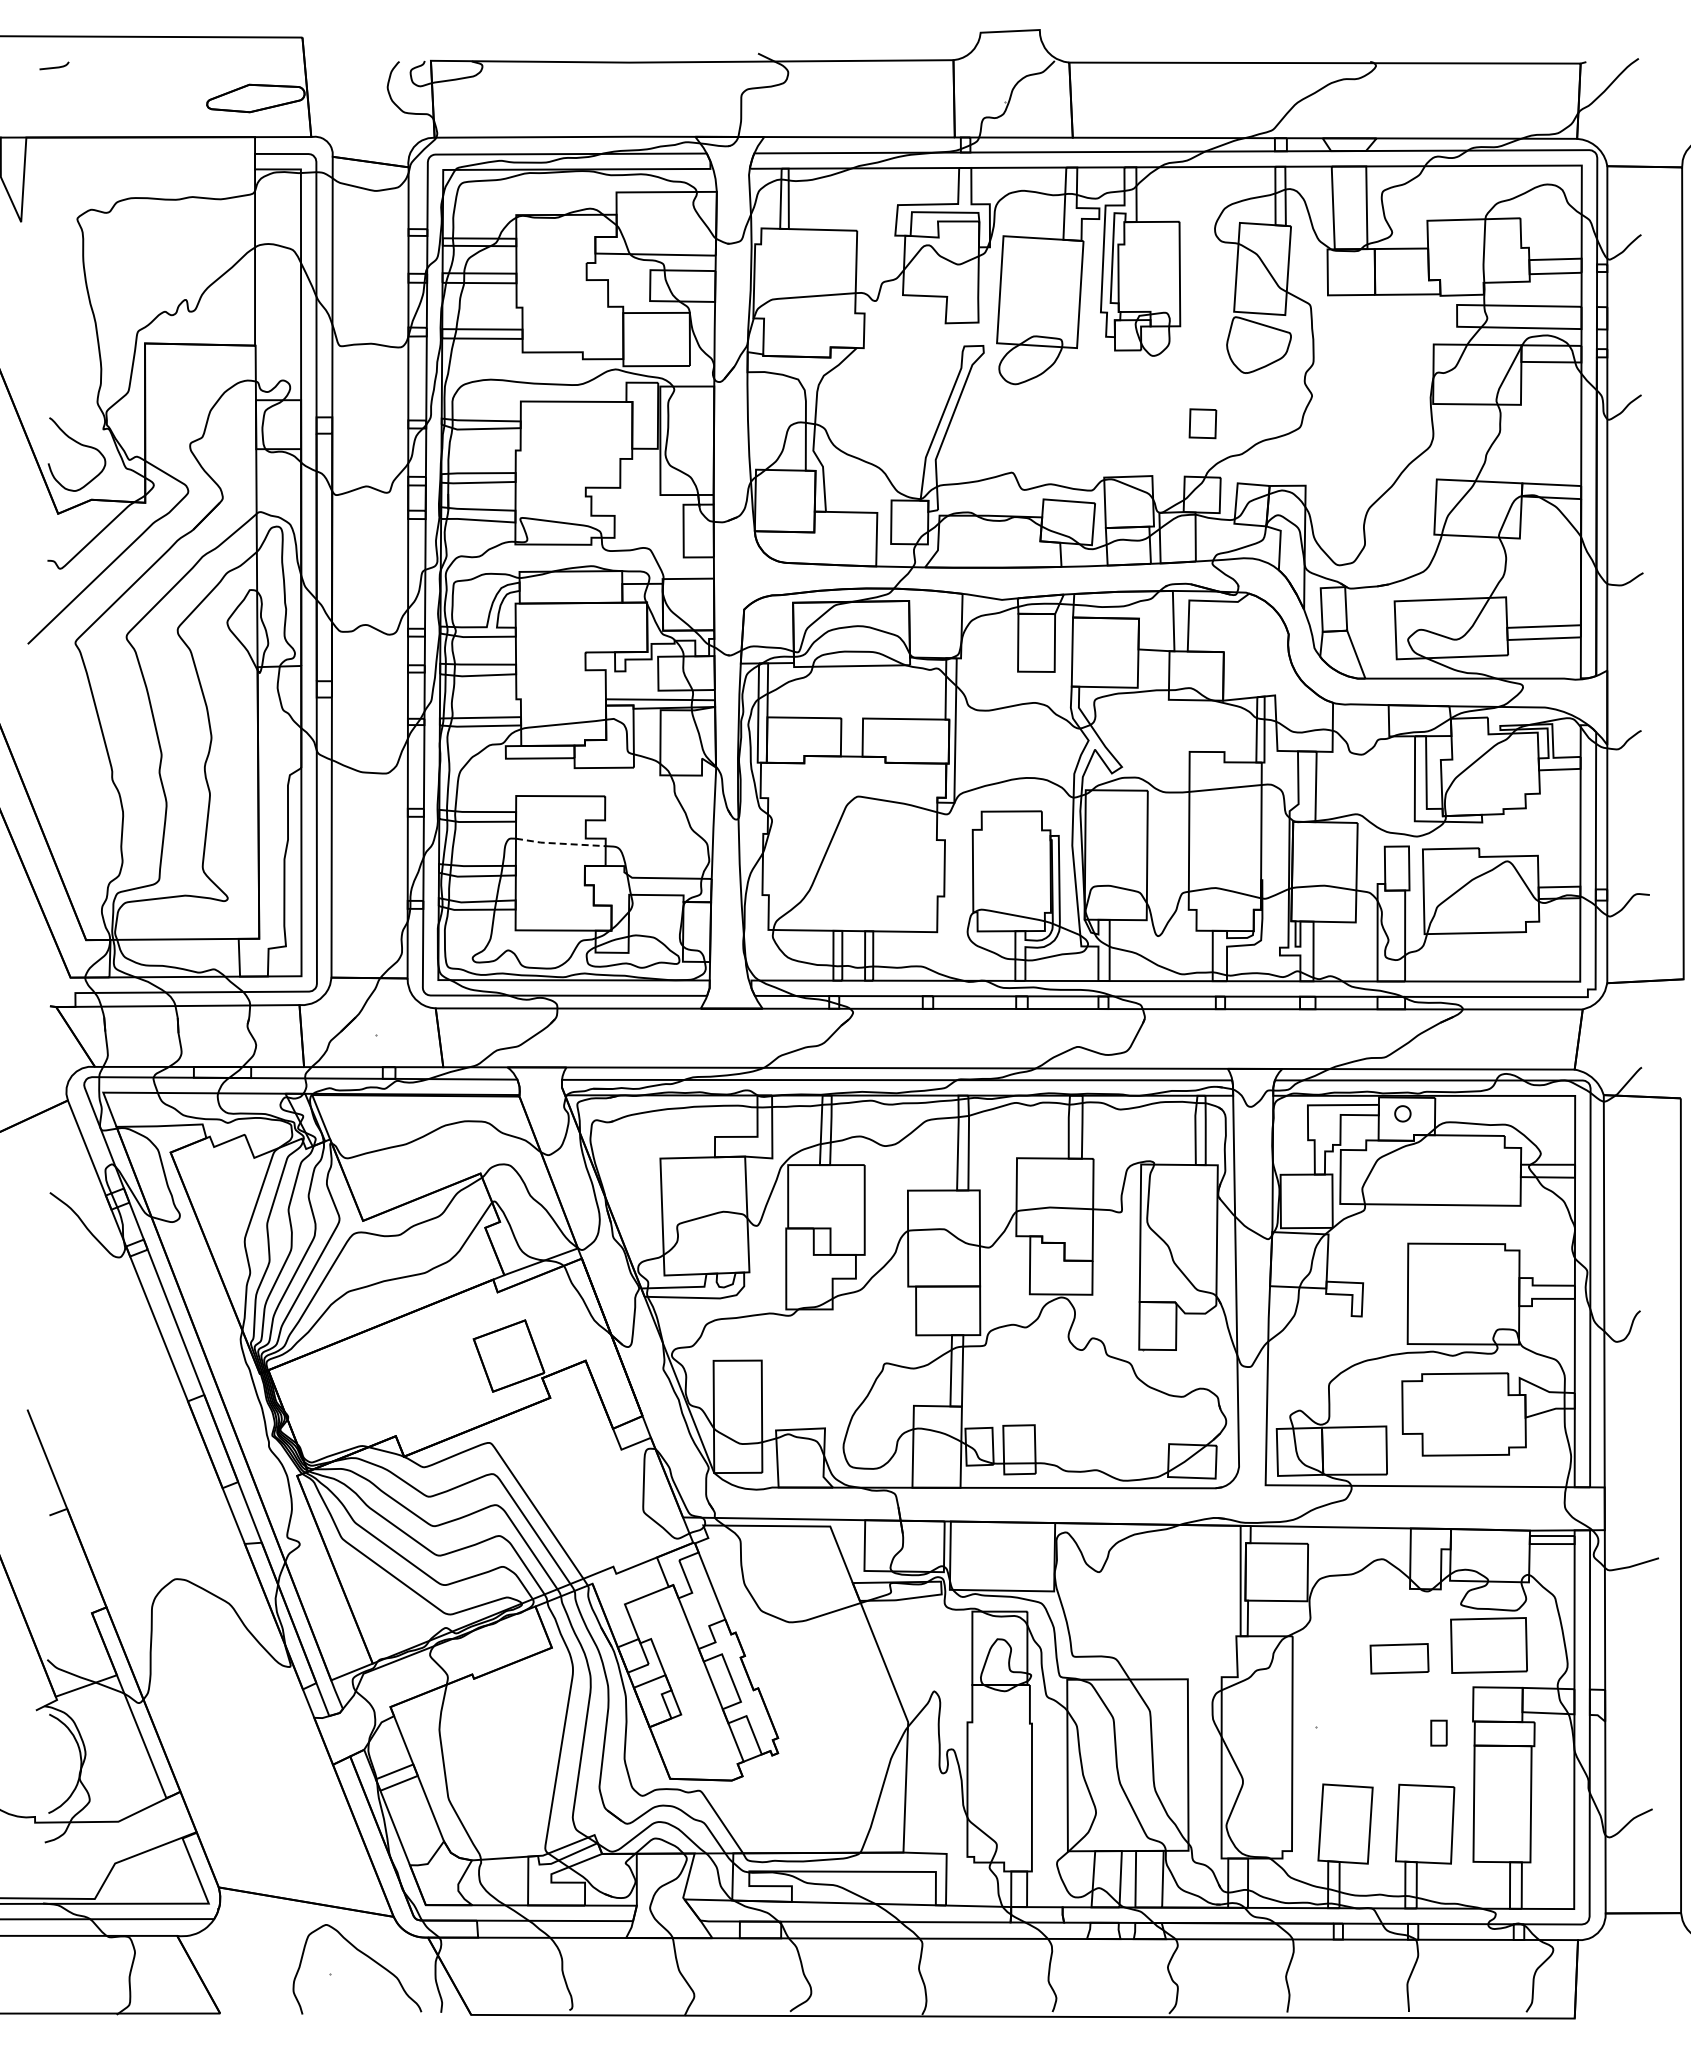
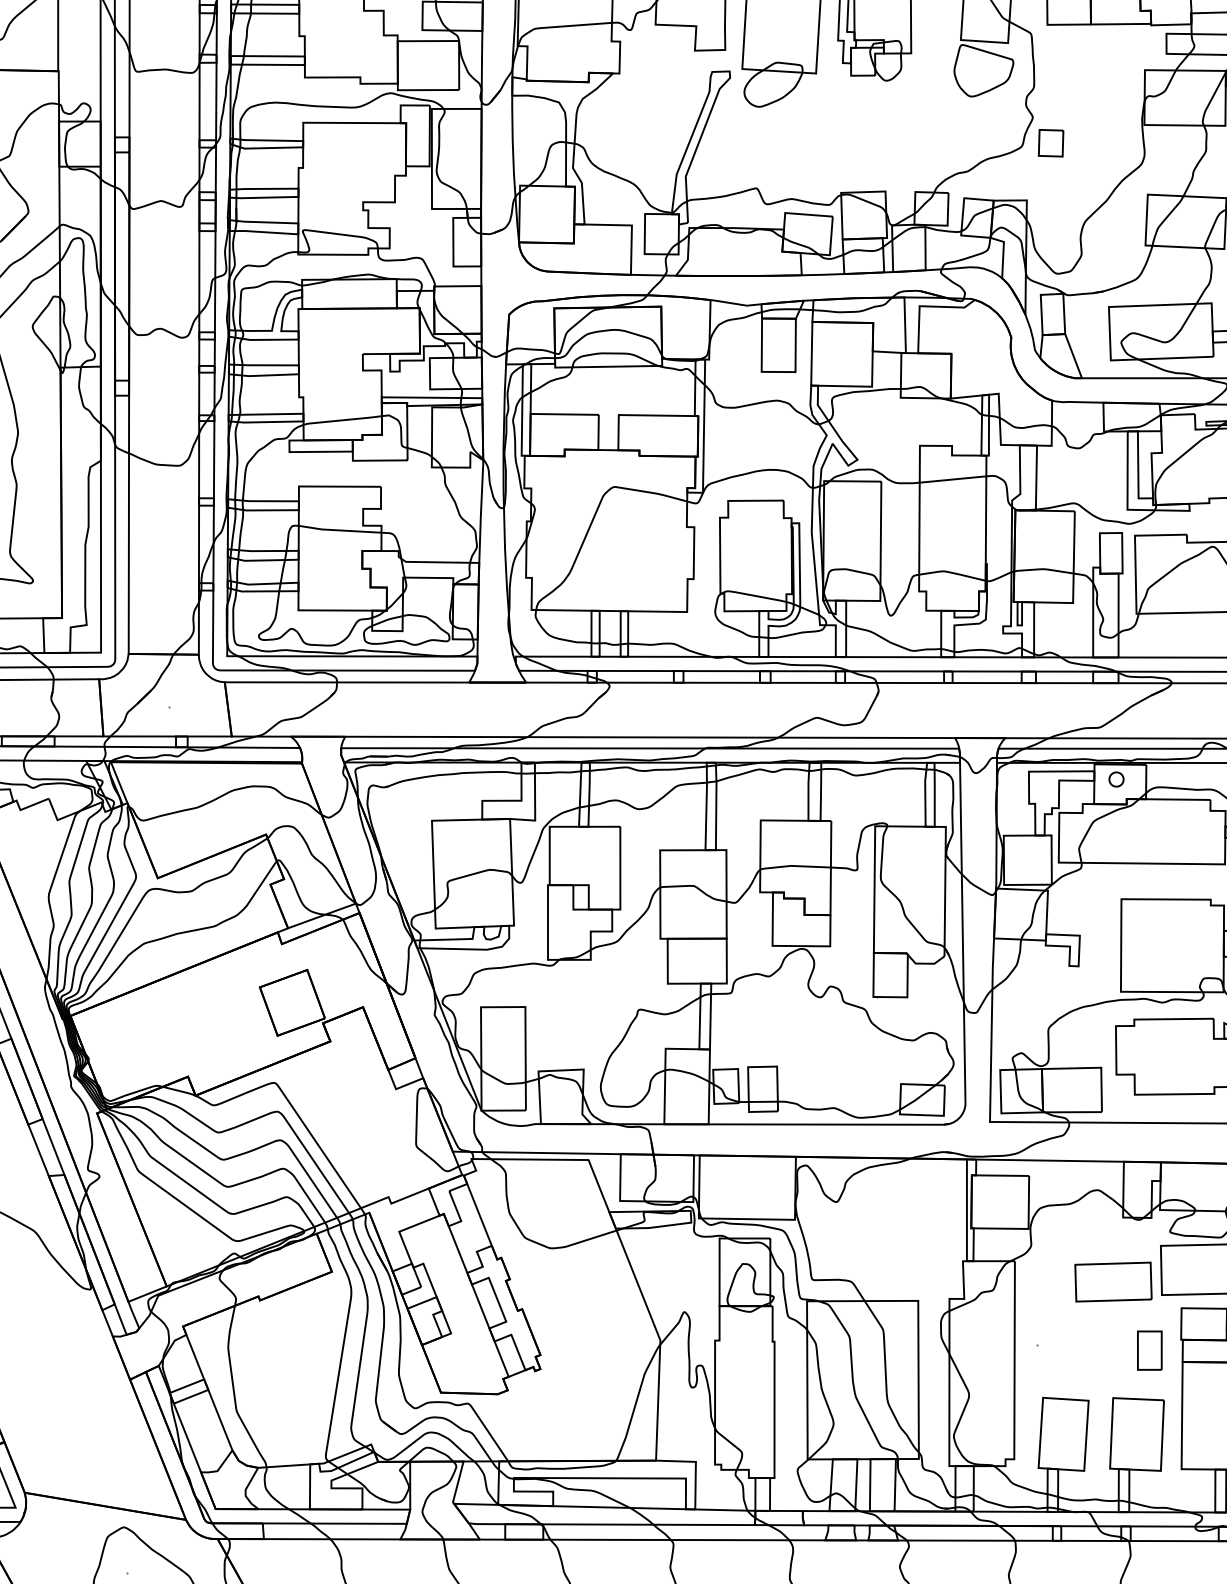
part: (1202, 423) -> (1050, 143), moved
line: (559, 843) -> (338, 530), dashed -> solid
part: (1399, 1658) -> (1113, 1281), size x1.43
part: (1438, 1732) -> (1149, 1349), size x1.67

